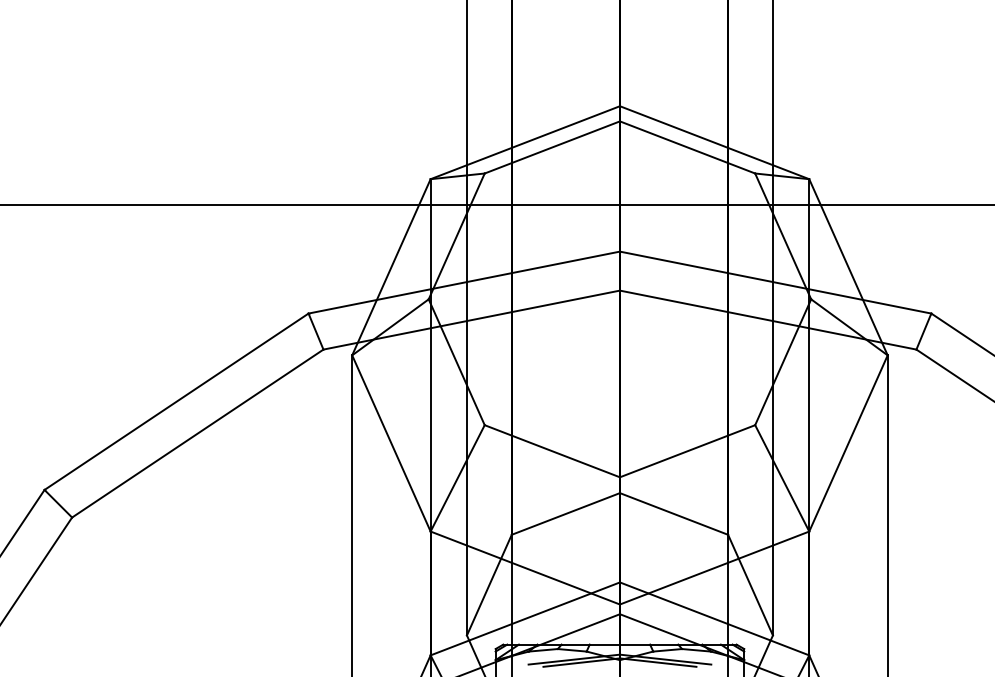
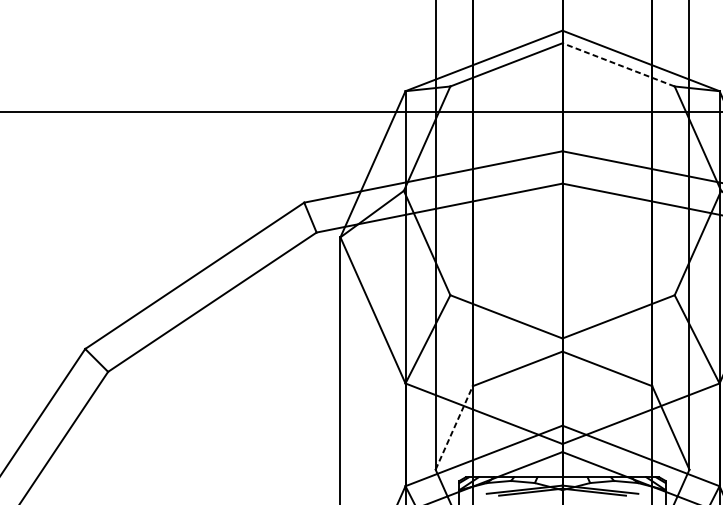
line: (687, 147) -> (618, 64), solid -> dashed
line: (489, 584) -> (454, 427), solid -> dashed

